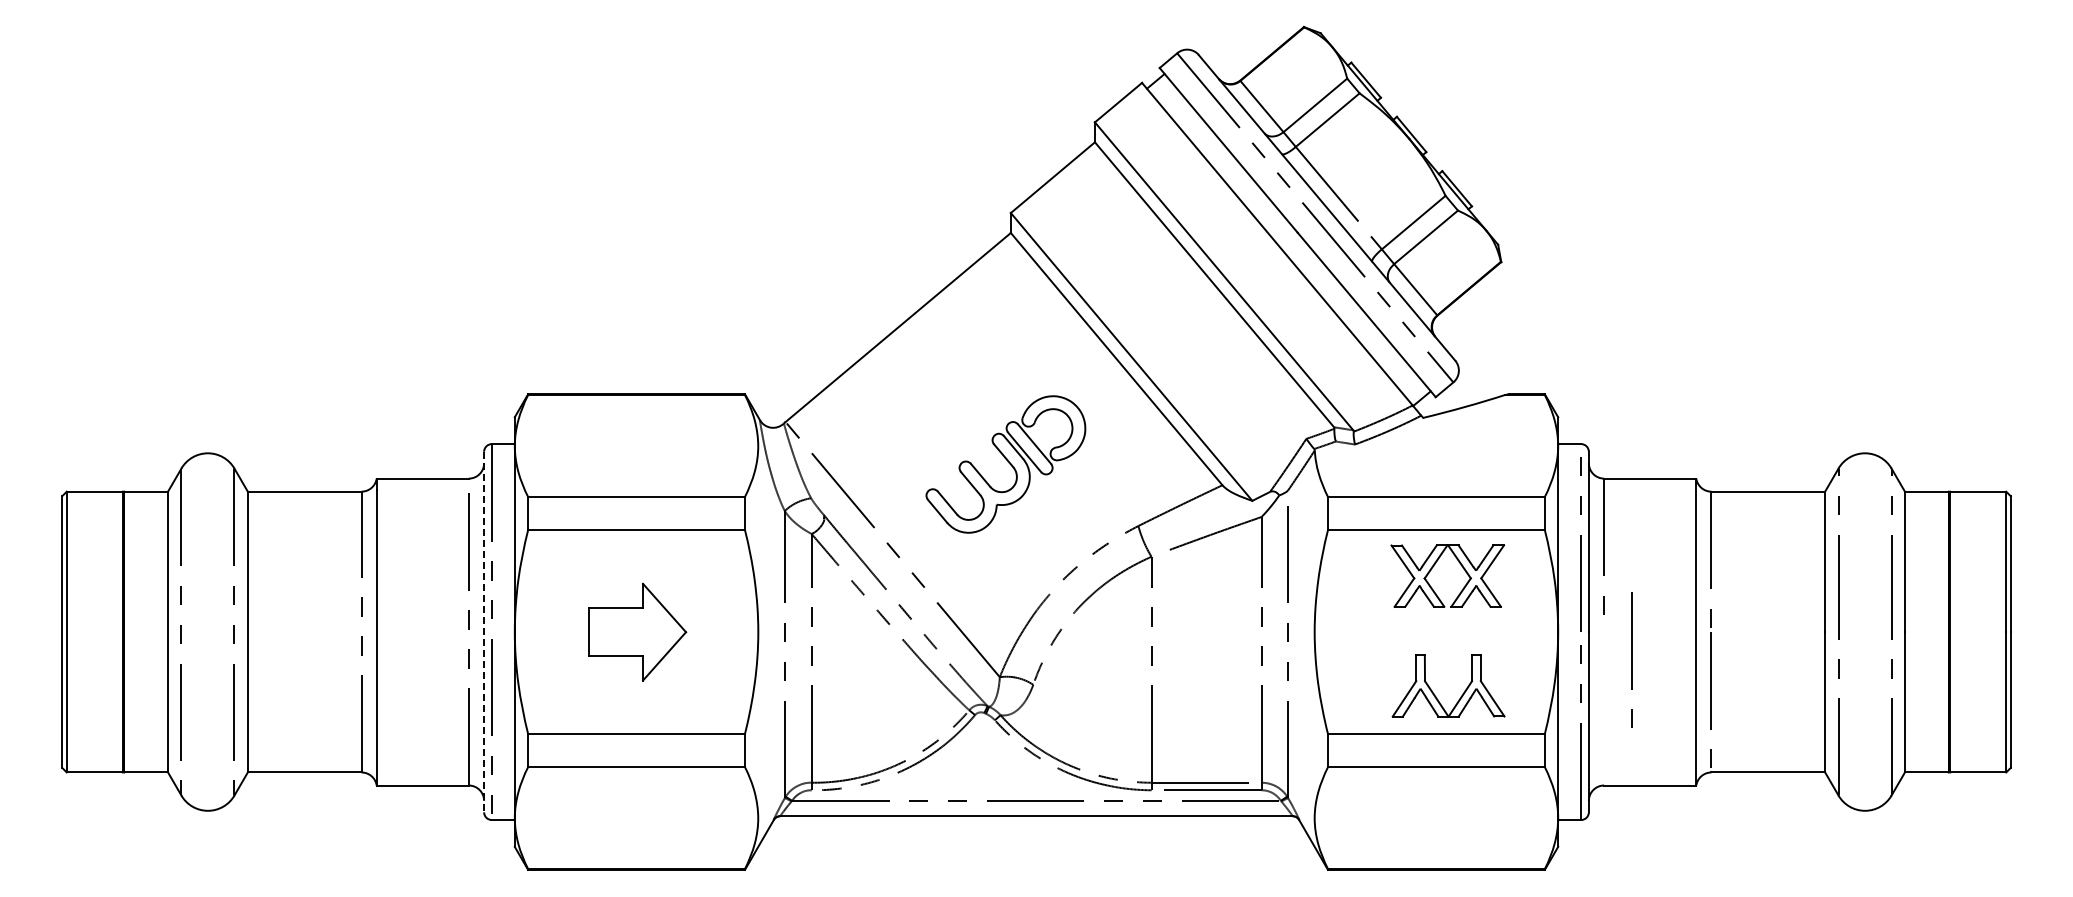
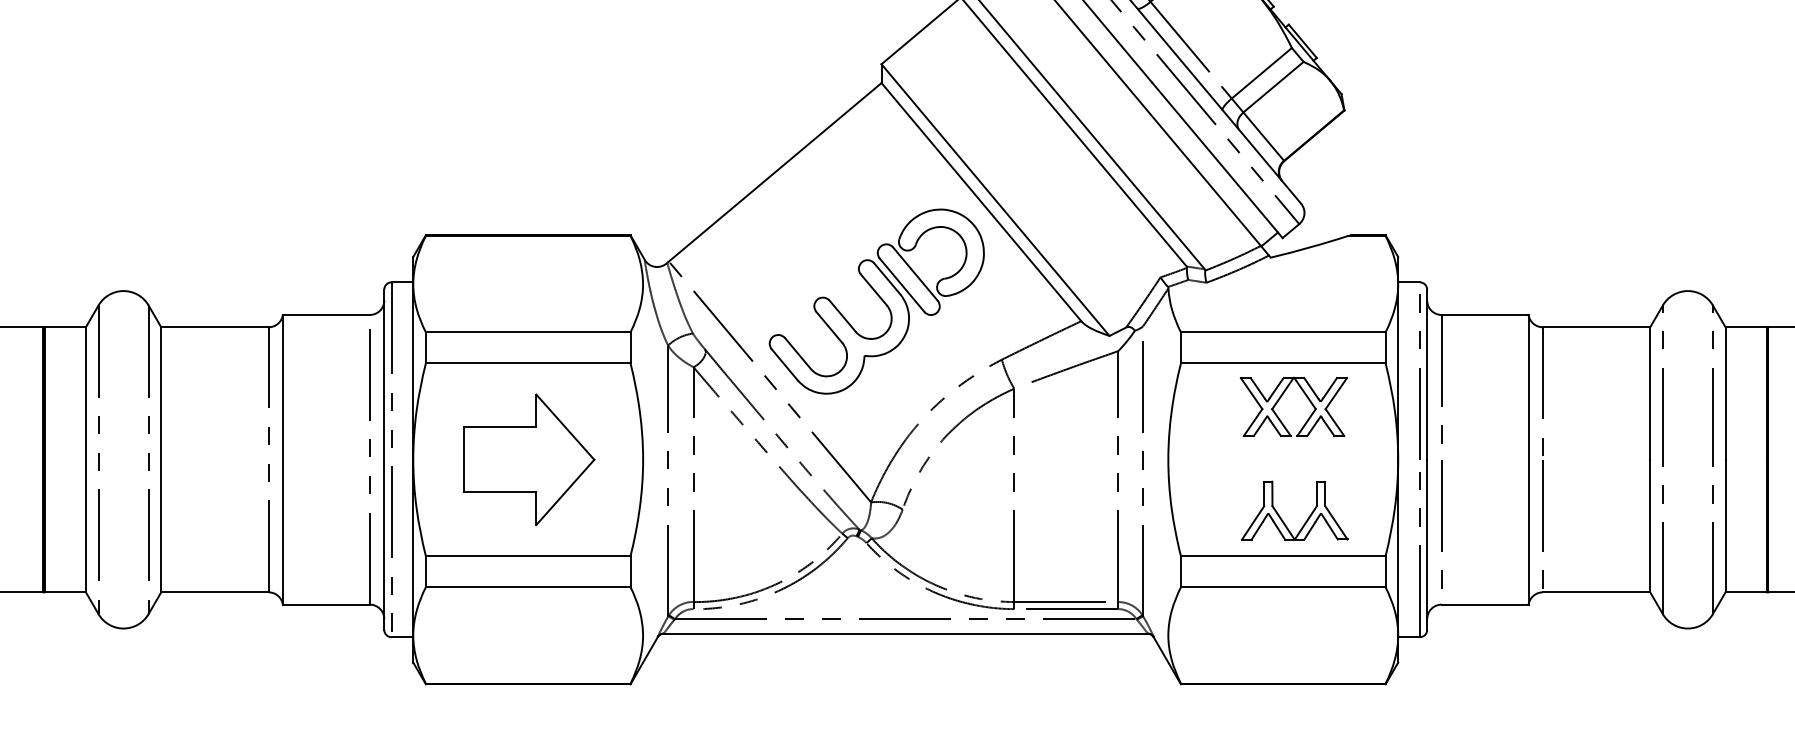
part: (1005, 464) -> (876, 301), size x1.43
line: (484, 632) -> (384, 460), dashed -> solid
part: (637, 632) -> (529, 460), size x1.43
line: (1631, 659) -> (1440, 523), moved

